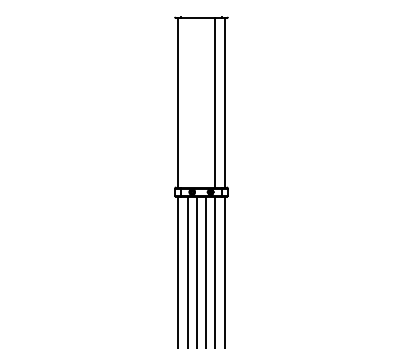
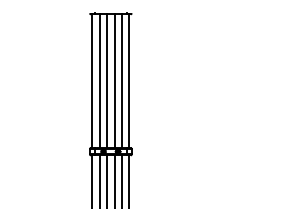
line: (187, 102) -> (99, 80), added
line: (196, 102) -> (106, 80), added
line: (206, 102) -> (114, 80), added

